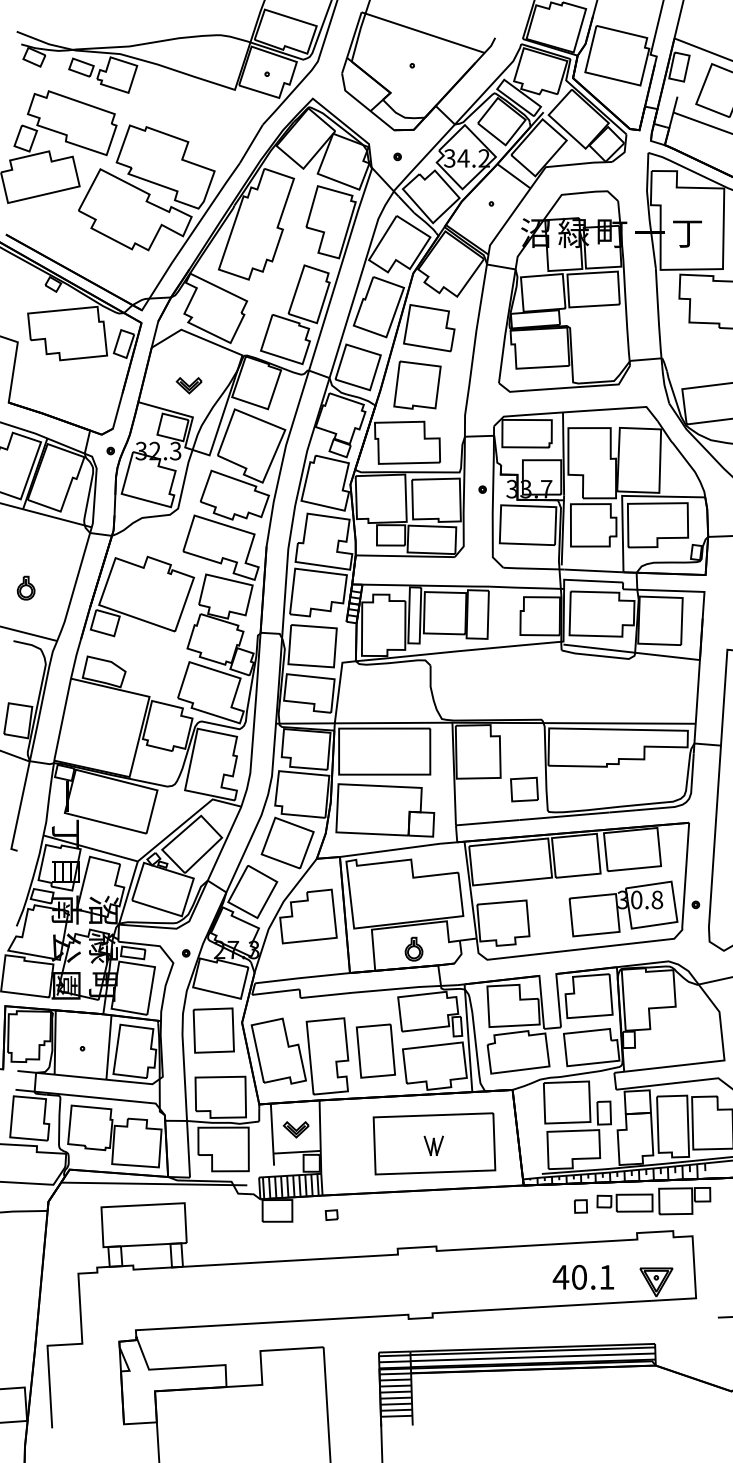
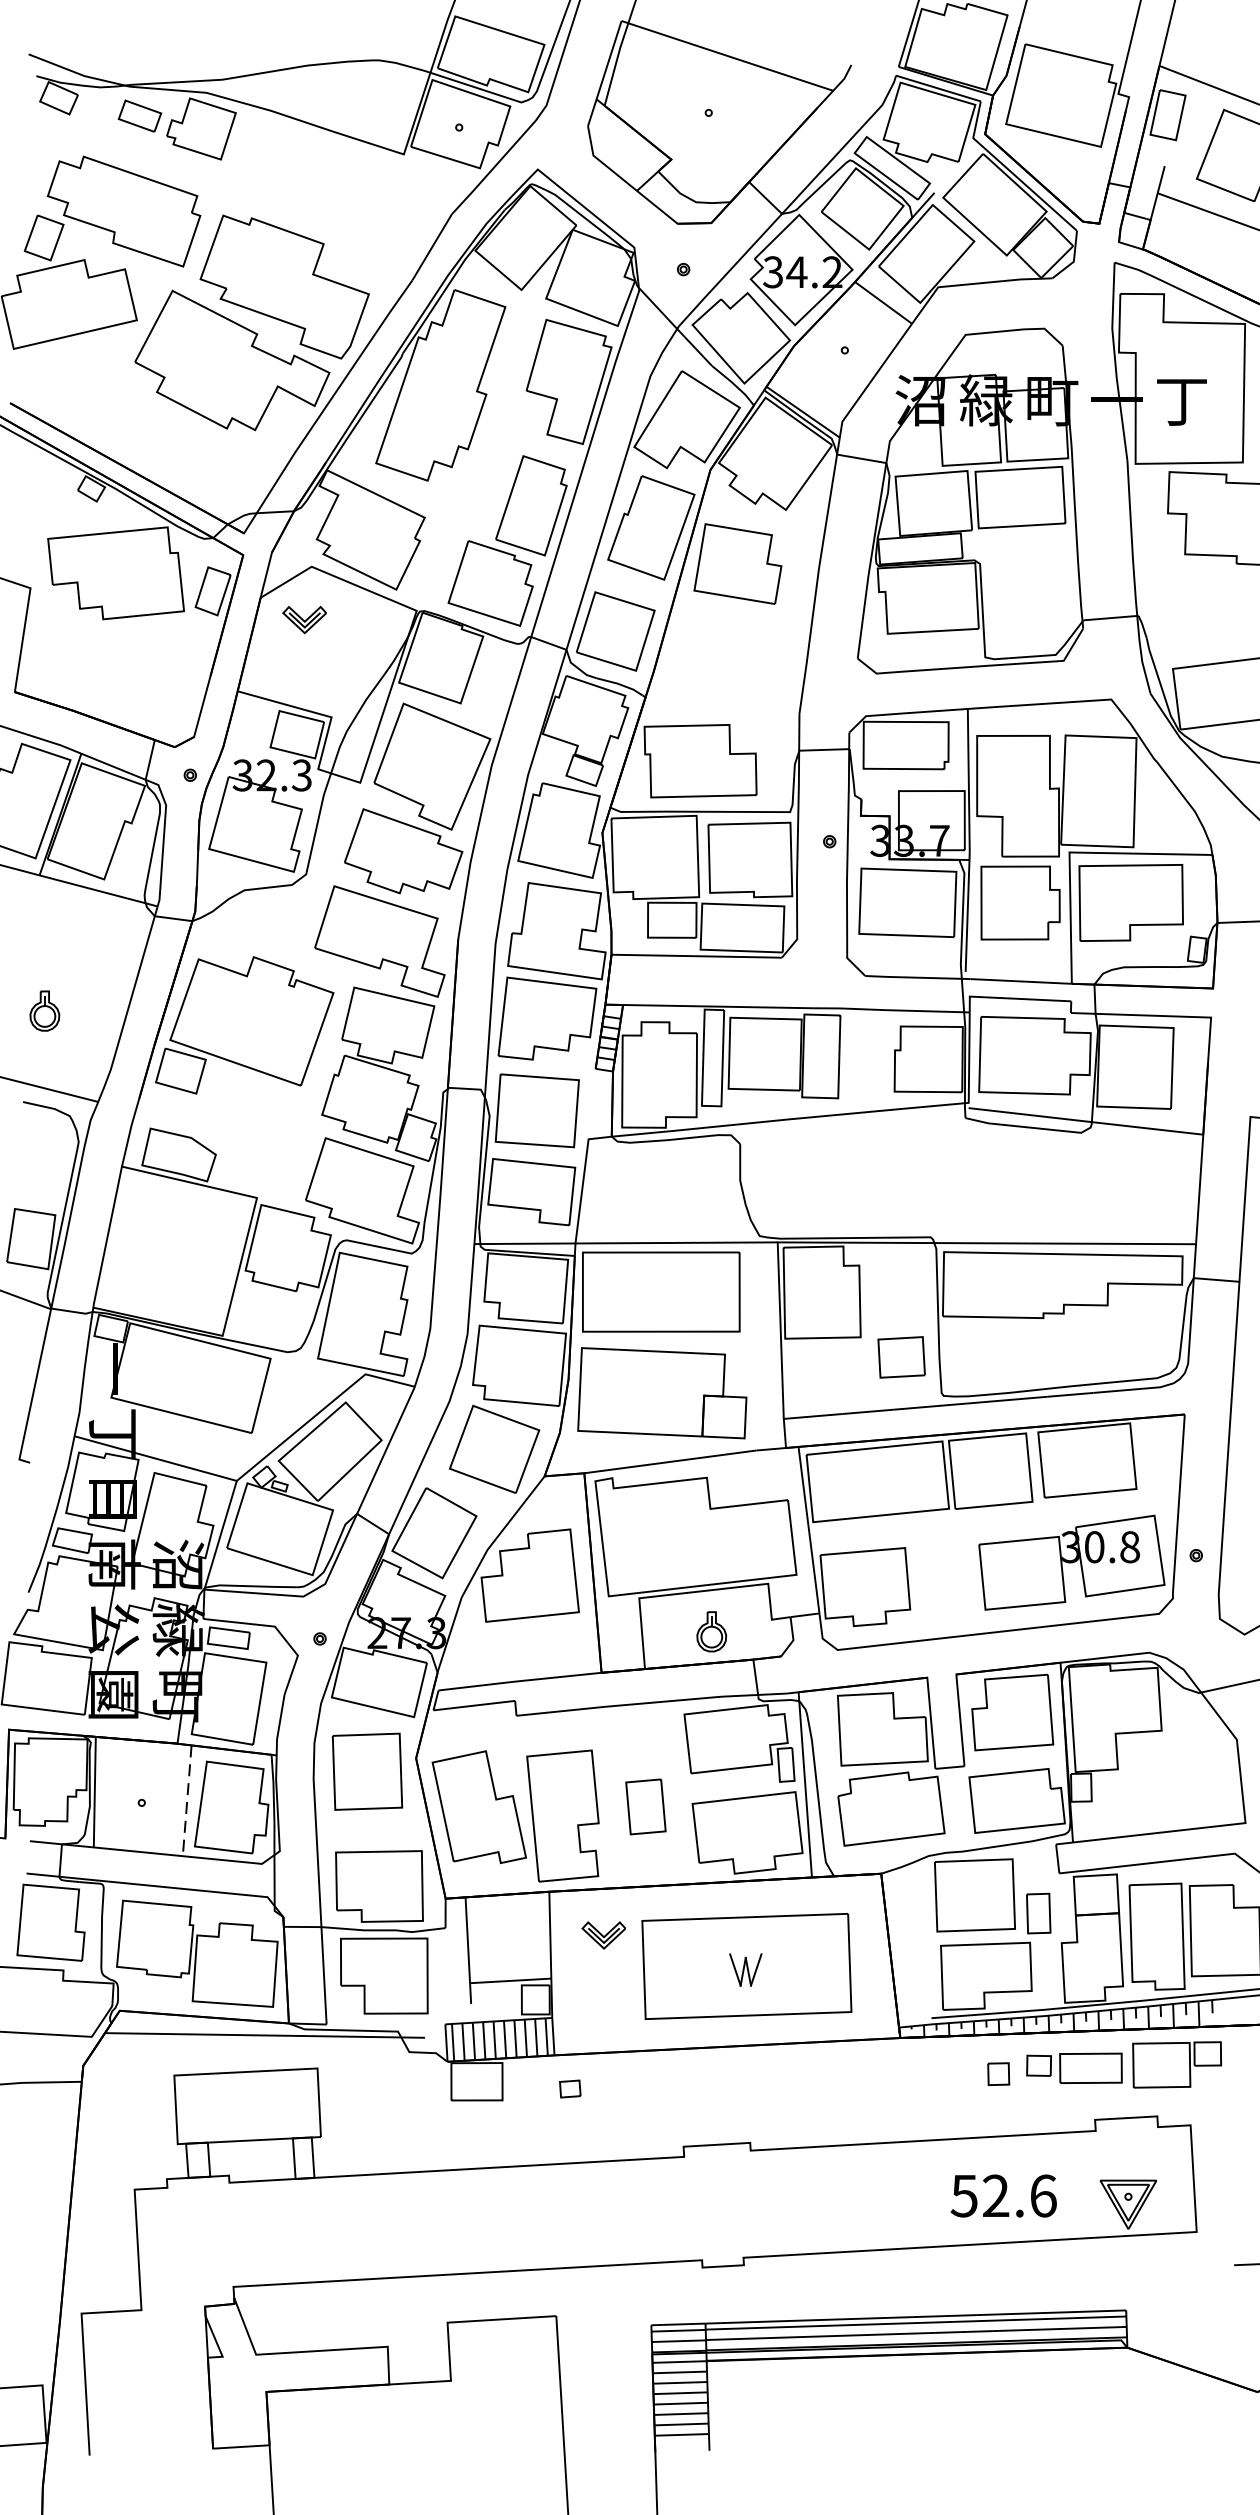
part: (417, 384) -> (717, 660), removed
part: (188, 385) -> (303, 619), moved
line: (108, 1047) -> (186, 1800), solid -> dashed
part: (375, 1050) -> (645, 1805), size x0.6
part: (295, 1129) -> (602, 1934), moved
text: (583, 1276) -> (1003, 2194), 40.1 -> 52.6

